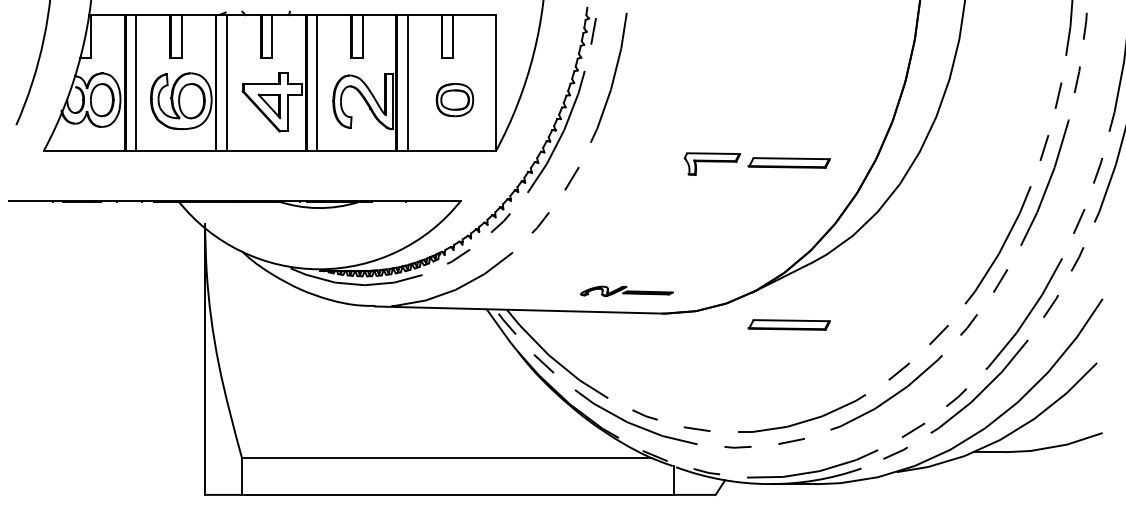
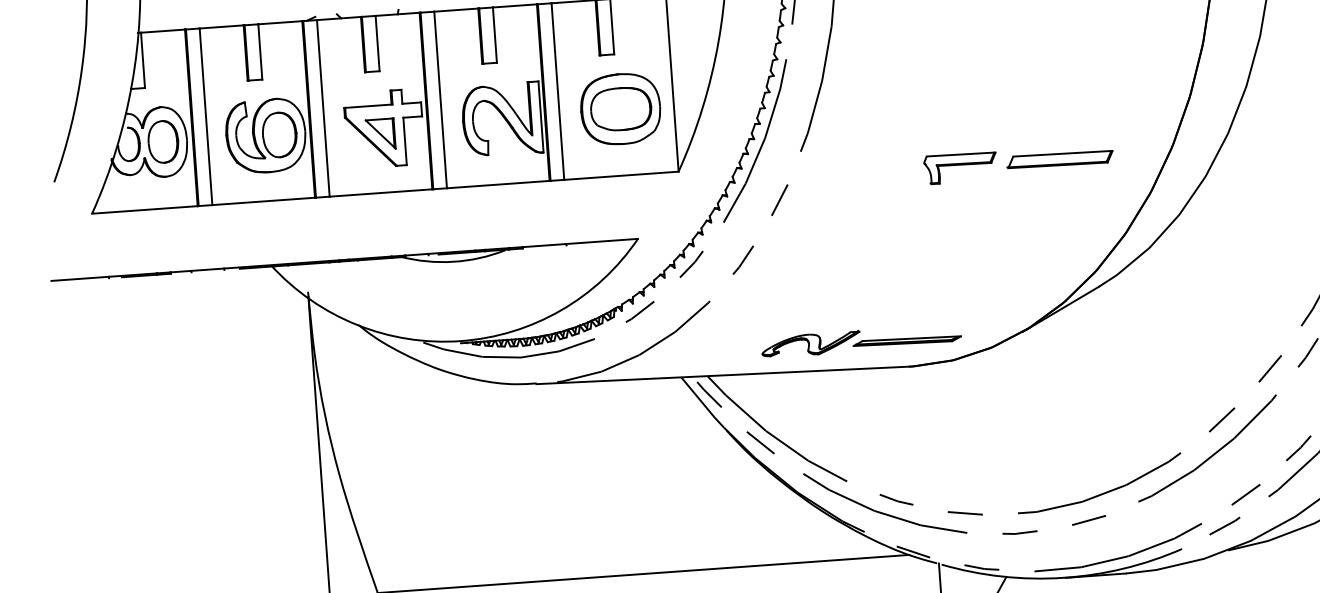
part: (454, 99) -> (620, 108), size x1.67
part: (626, 291) -> (860, 341), size x1.67
part: (788, 324) -> (1074, 369), removed

